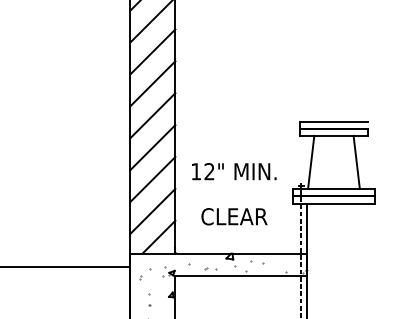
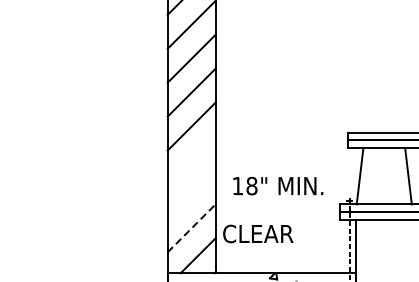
line: (152, 147) -> (191, 160), removed
text: (209, 171) -> (251, 185), 12" -> 18"
line: (152, 179) -> (191, 194), removed
line: (152, 211) -> (191, 228), solid -> dashed
text: (234, 216) -> (258, 233), moved

